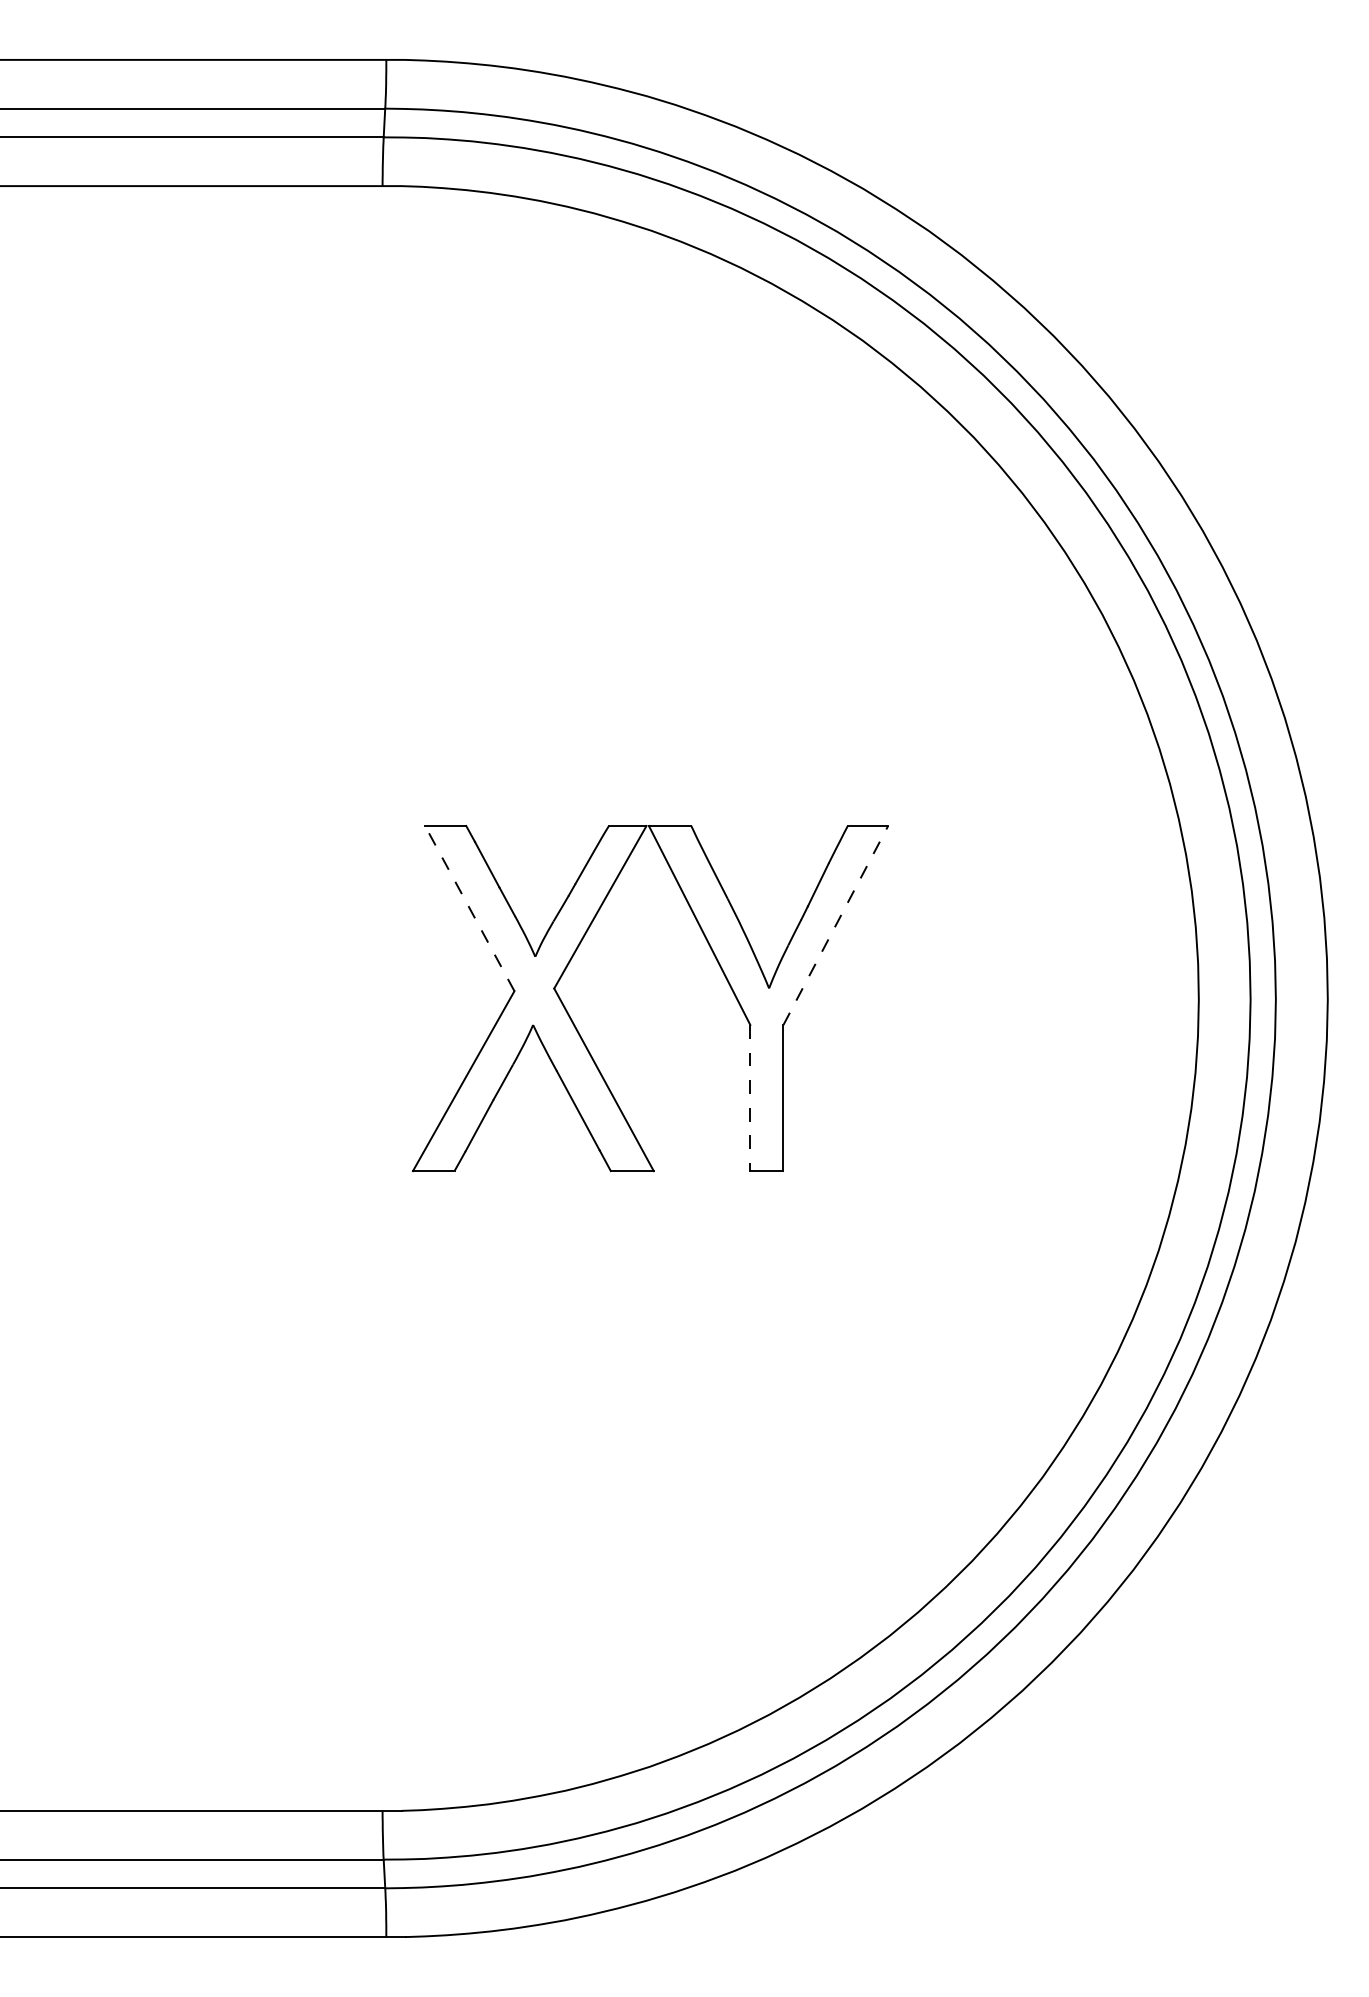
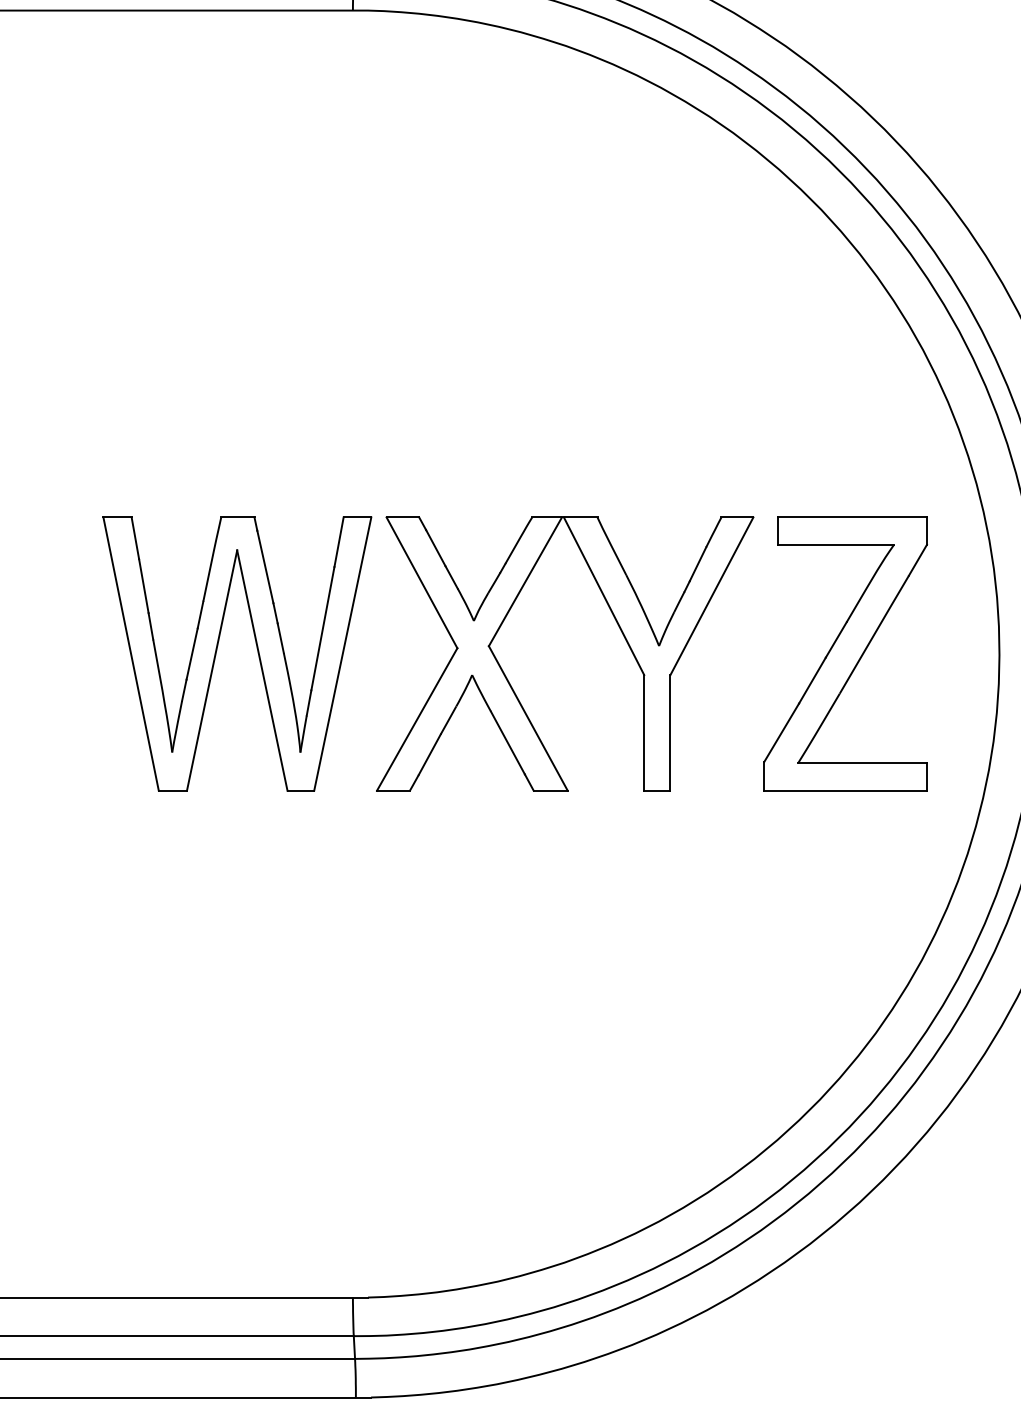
line: (469, 908) -> (421, 582), dashed -> solid
line: (836, 925) -> (712, 596), dashed -> solid
part: (211, 993) -> (217, 650), added
part: (1004, 998) -> (845, 654), added
line: (750, 1098) -> (644, 733), dashed -> solid

